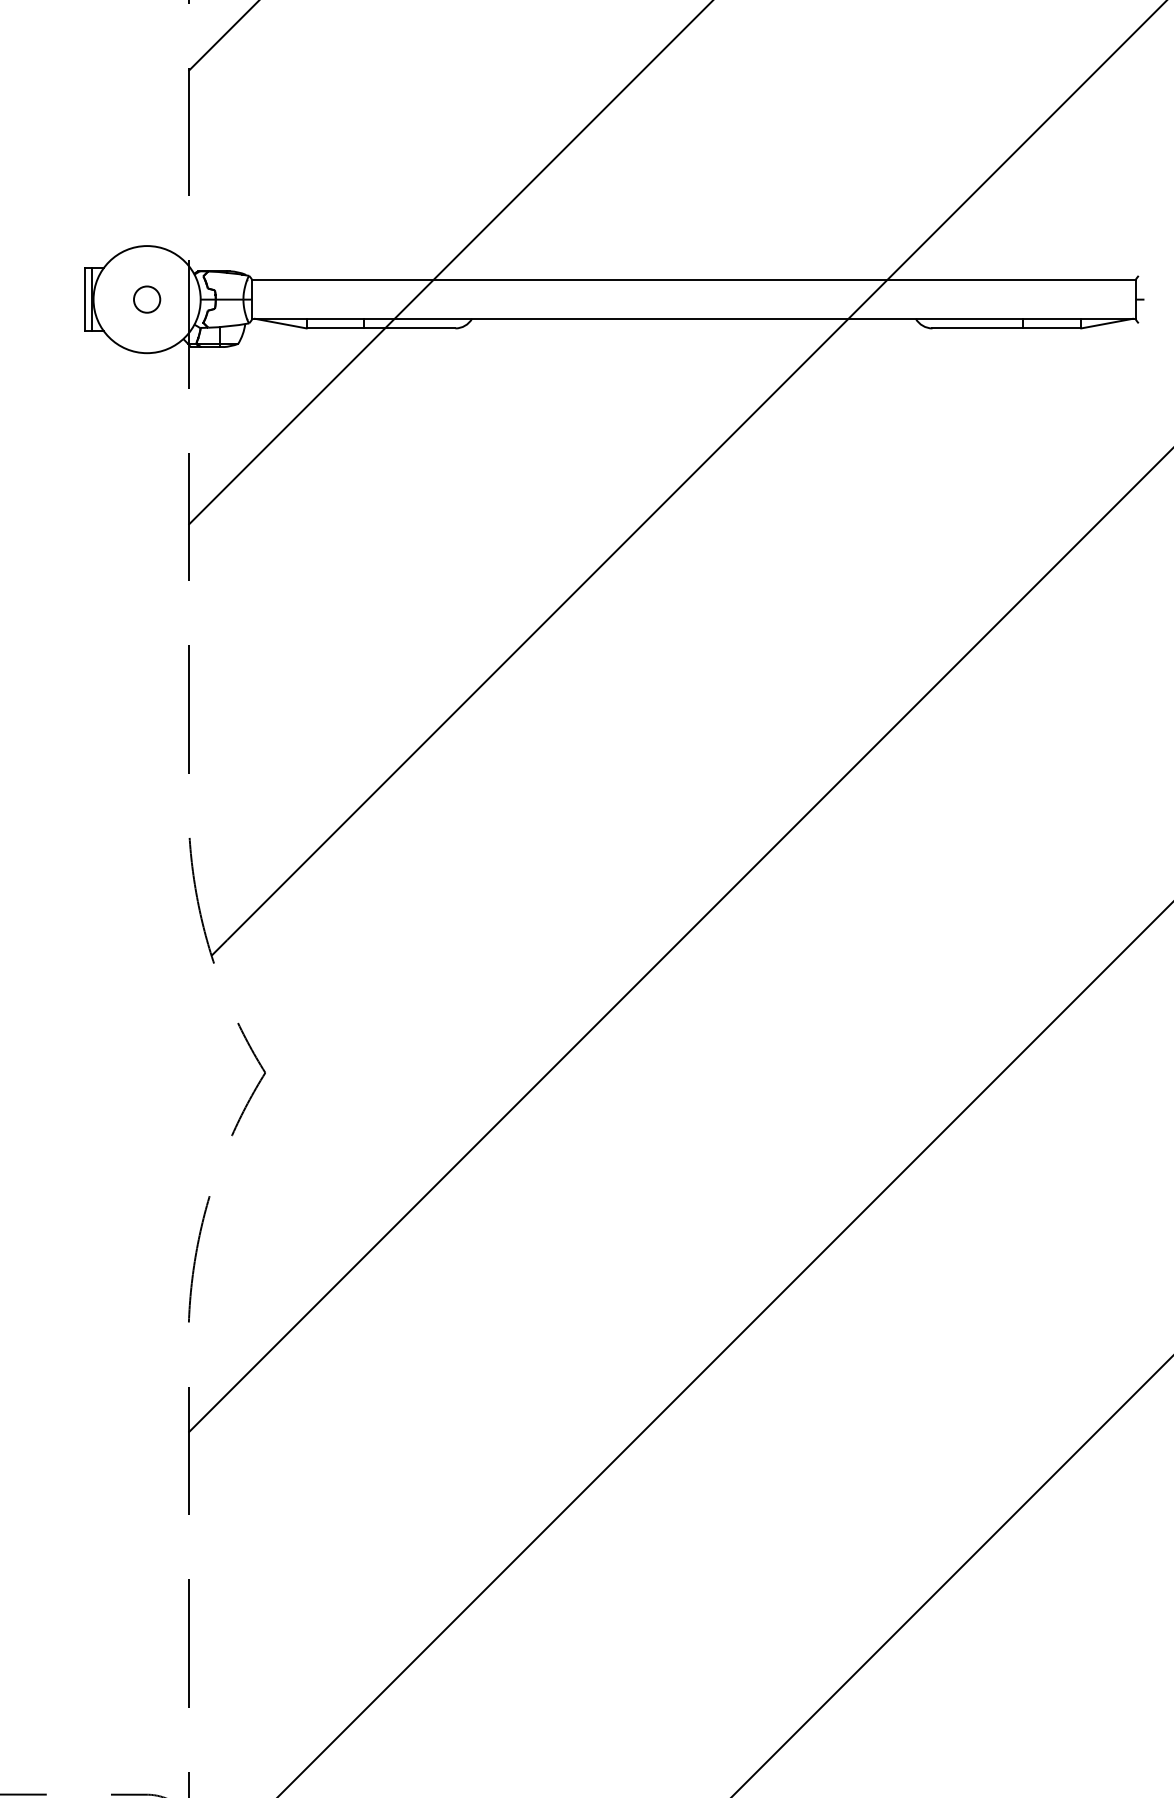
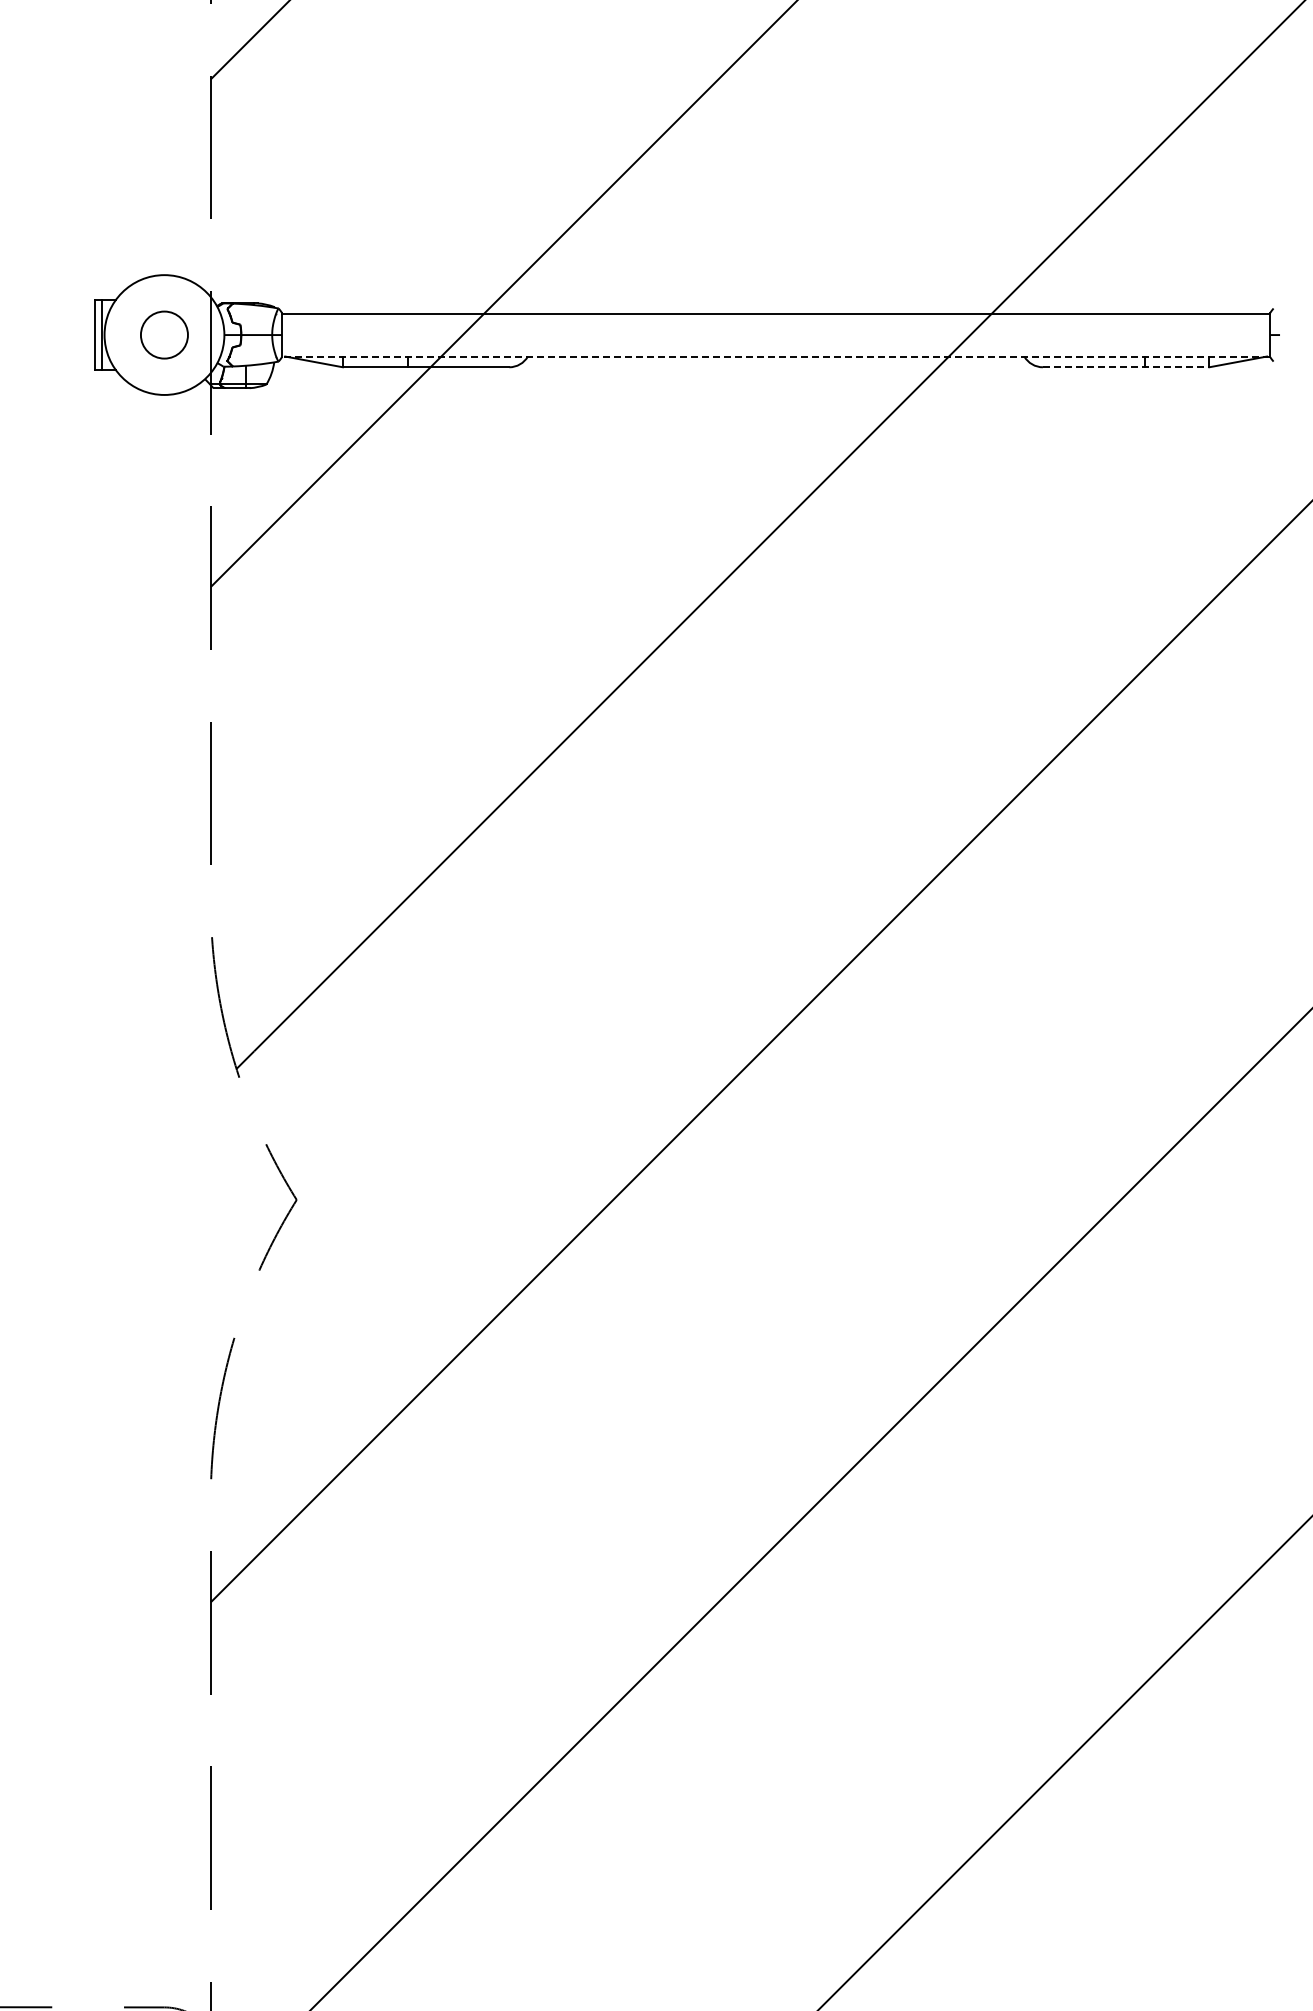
circle: (147, 299) -> (164, 334), size x1.6
line: (693, 318) -> (775, 356), solid -> dashed
line: (1007, 328) -> (1126, 367), solid -> dashed

